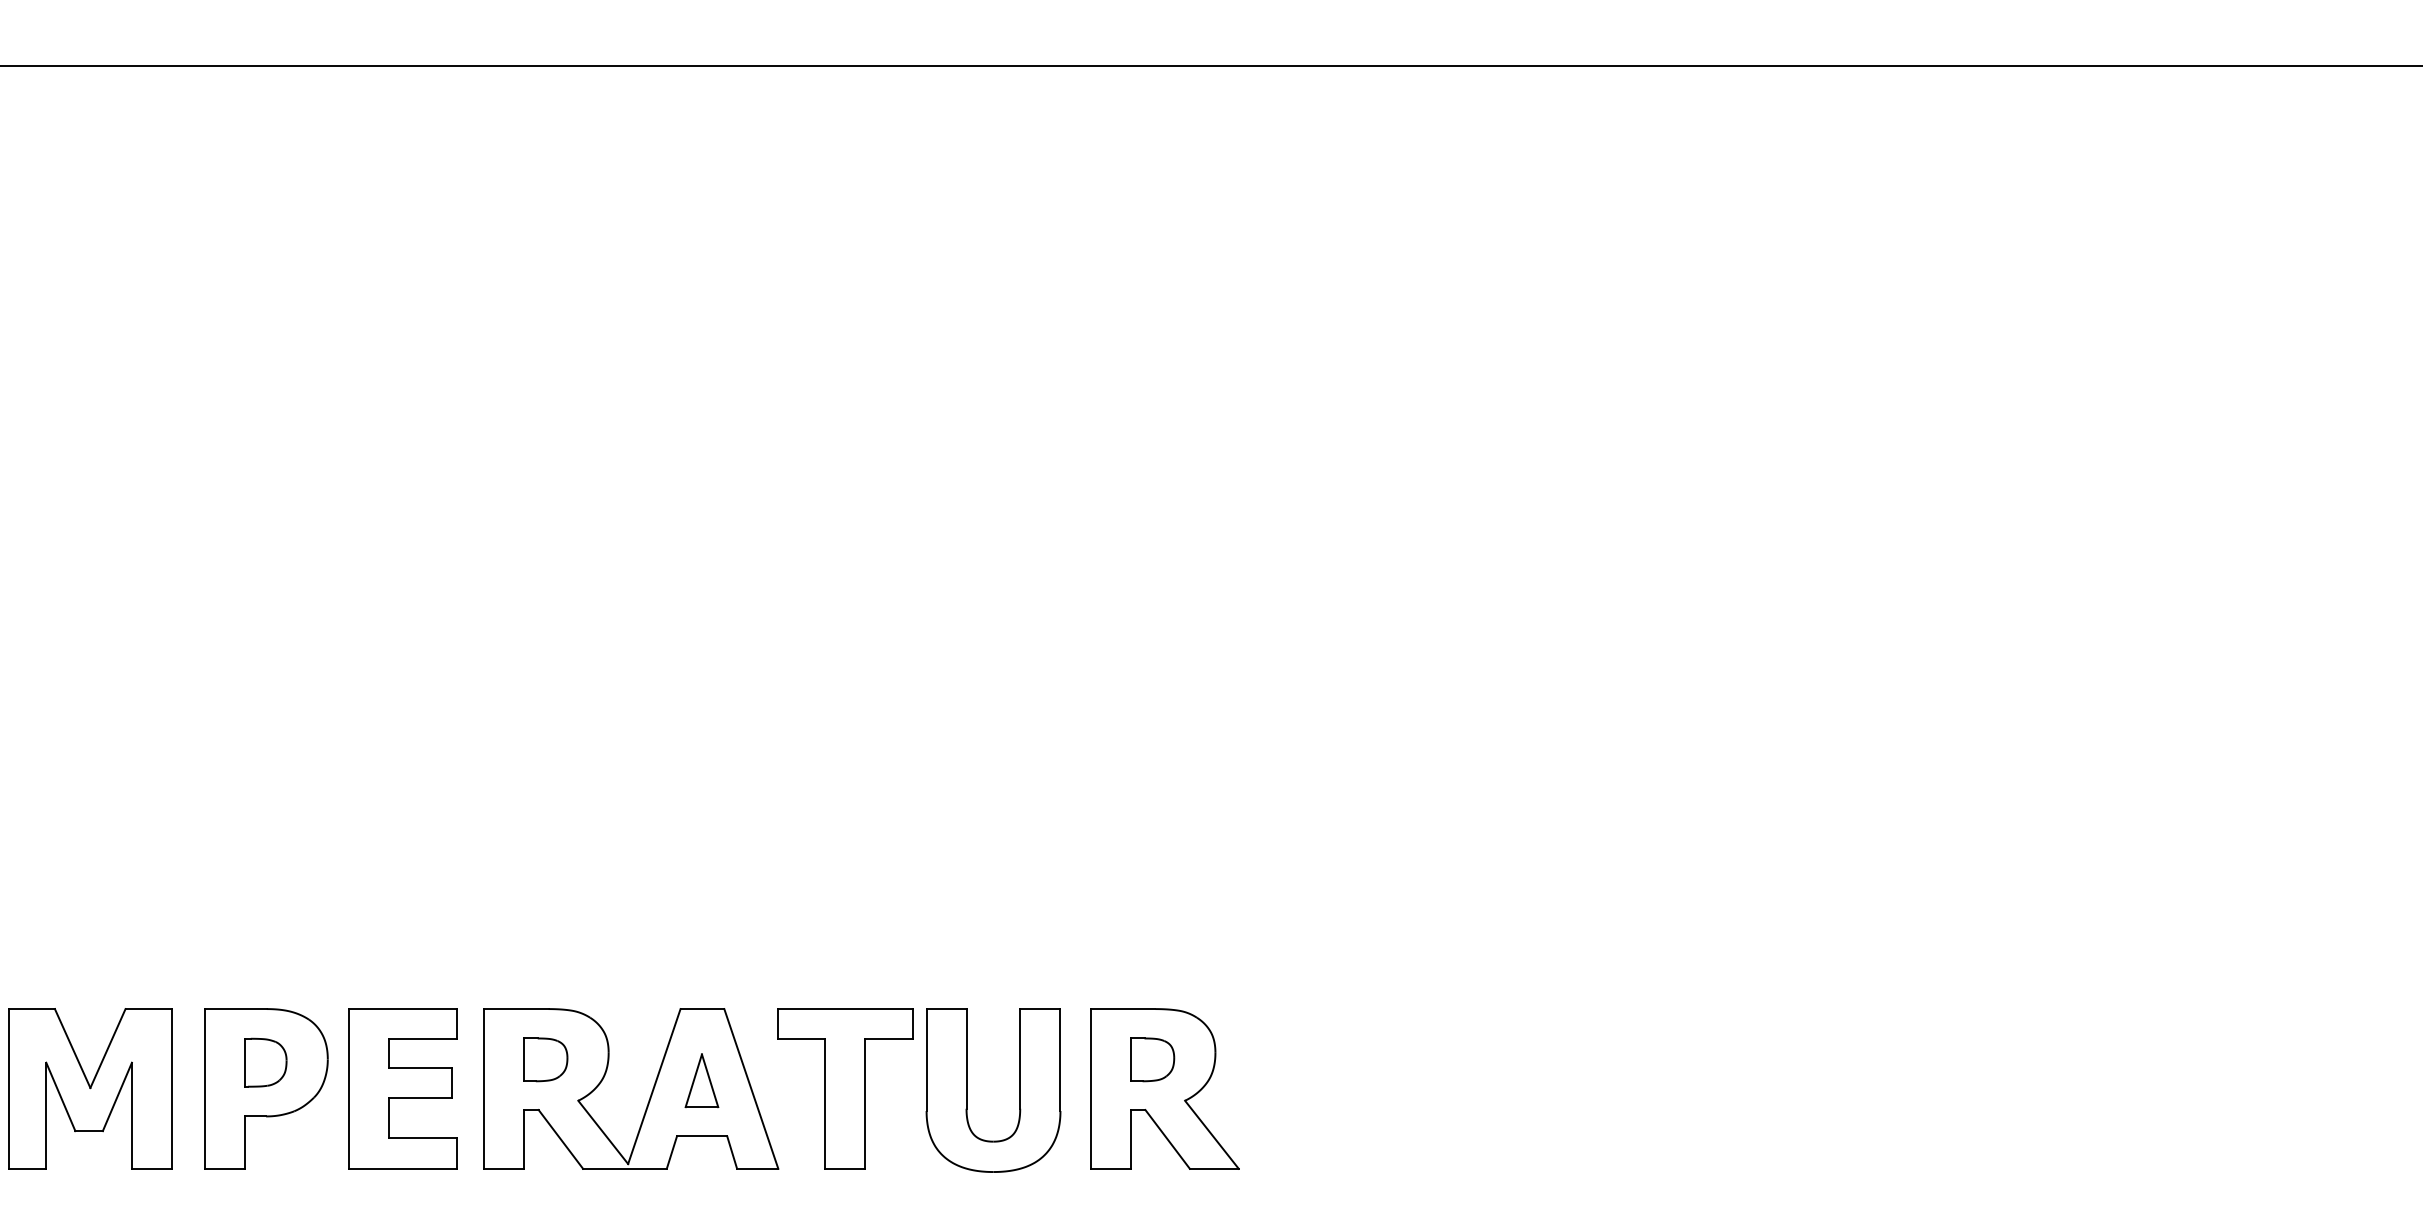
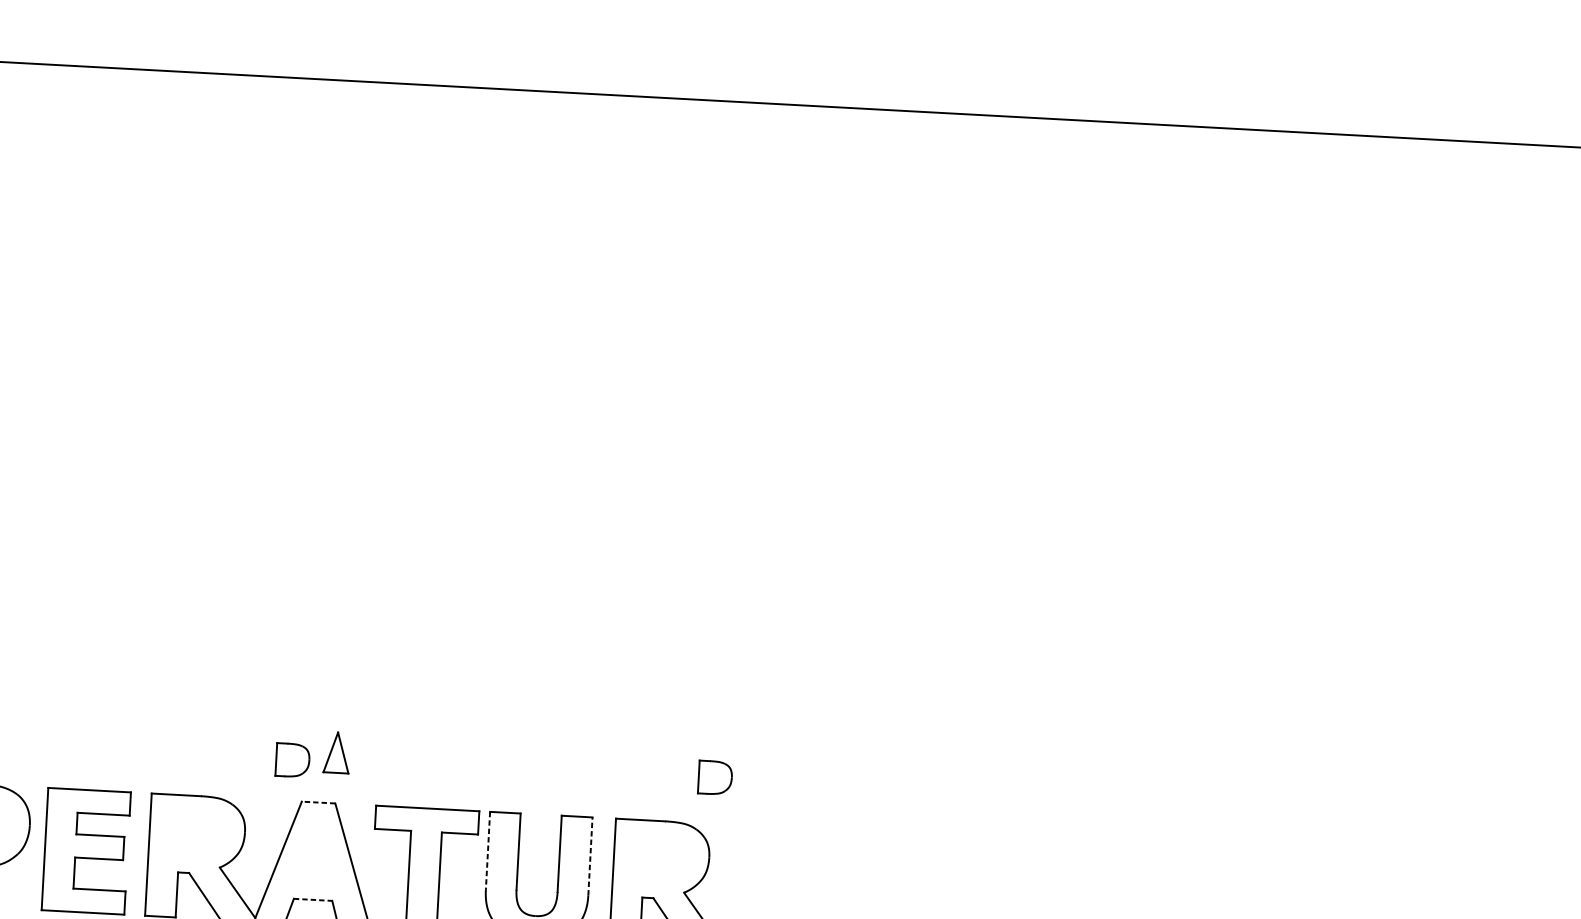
line: (702, 1009) -> (318, 802), solid -> dashed
part: (545, 1059) -> (292, 760), moved
part: (1152, 1059) -> (715, 777), moved
line: (926, 1060) -> (487, 851), solid -> dashed
line: (1060, 1060) -> (590, 856), solid -> dashed
part: (701, 1080) -> (336, 752), moved
line: (702, 1136) -> (313, 900), solid -> dashed

